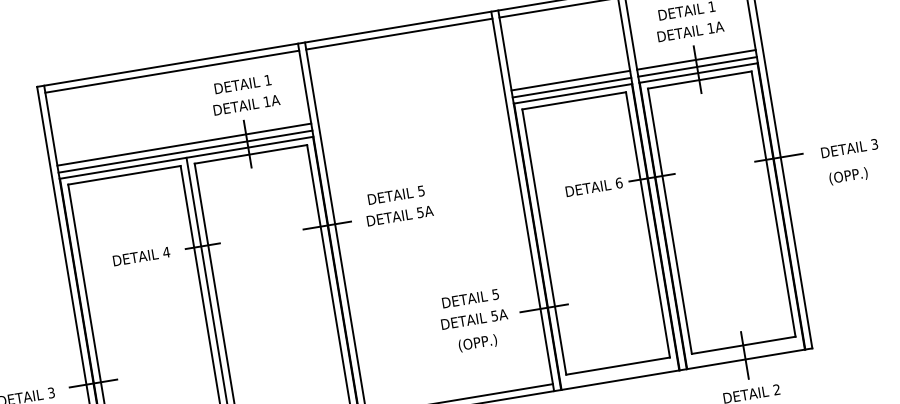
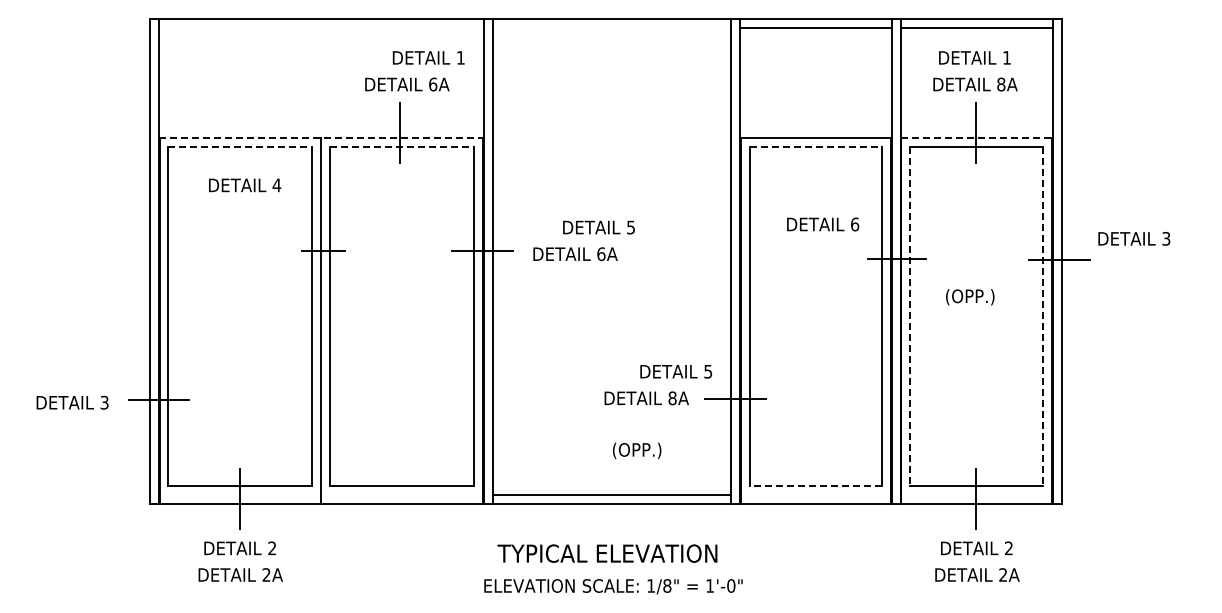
text: (711, 28) -> (1001, 84), 1A -> 8A
line: (398, 34) -> (611, 27), removed
line: (696, 59) -> (976, 120), removed
line: (697, 66) -> (976, 129), removed
line: (171, 71) -> (320, 27), removed
line: (698, 72) -> (976, 137), solid -> dashed
line: (570, 80) -> (815, 120), removed
text: (242, 84) -> (428, 57), moved
line: (571, 87) -> (815, 129), removed
line: (574, 100) -> (816, 146), solid -> dashed
text: (267, 101) -> (433, 84), 1A -> 6A
line: (183, 144) -> (320, 120), removed
text: (849, 148) -> (1134, 238), moved
line: (184, 151) -> (320, 129), removed
line: (251, 154) -> (402, 146), solid -> dashed
line: (186, 157) -> (321, 137), solid -> dashed
line: (124, 175) -> (240, 146), solid -> dashed
text: (848, 176) -> (970, 297), moved
text: (594, 187) -> (823, 224), moved
text: (395, 195) -> (598, 227), moved
line: (773, 204) -> (1043, 316), solid -> dashed
text: (420, 212) -> (601, 254), 5A -> 6A
line: (669, 221) -> (910, 316), solid -> dashed
text: (141, 256) -> (245, 185), moved
text: (470, 298) -> (676, 371), moved
text: (494, 316) -> (672, 398), 5A -> 8A
text: (478, 342) -> (637, 450), moved
line: (617, 366) -> (815, 486), solid -> dashed

